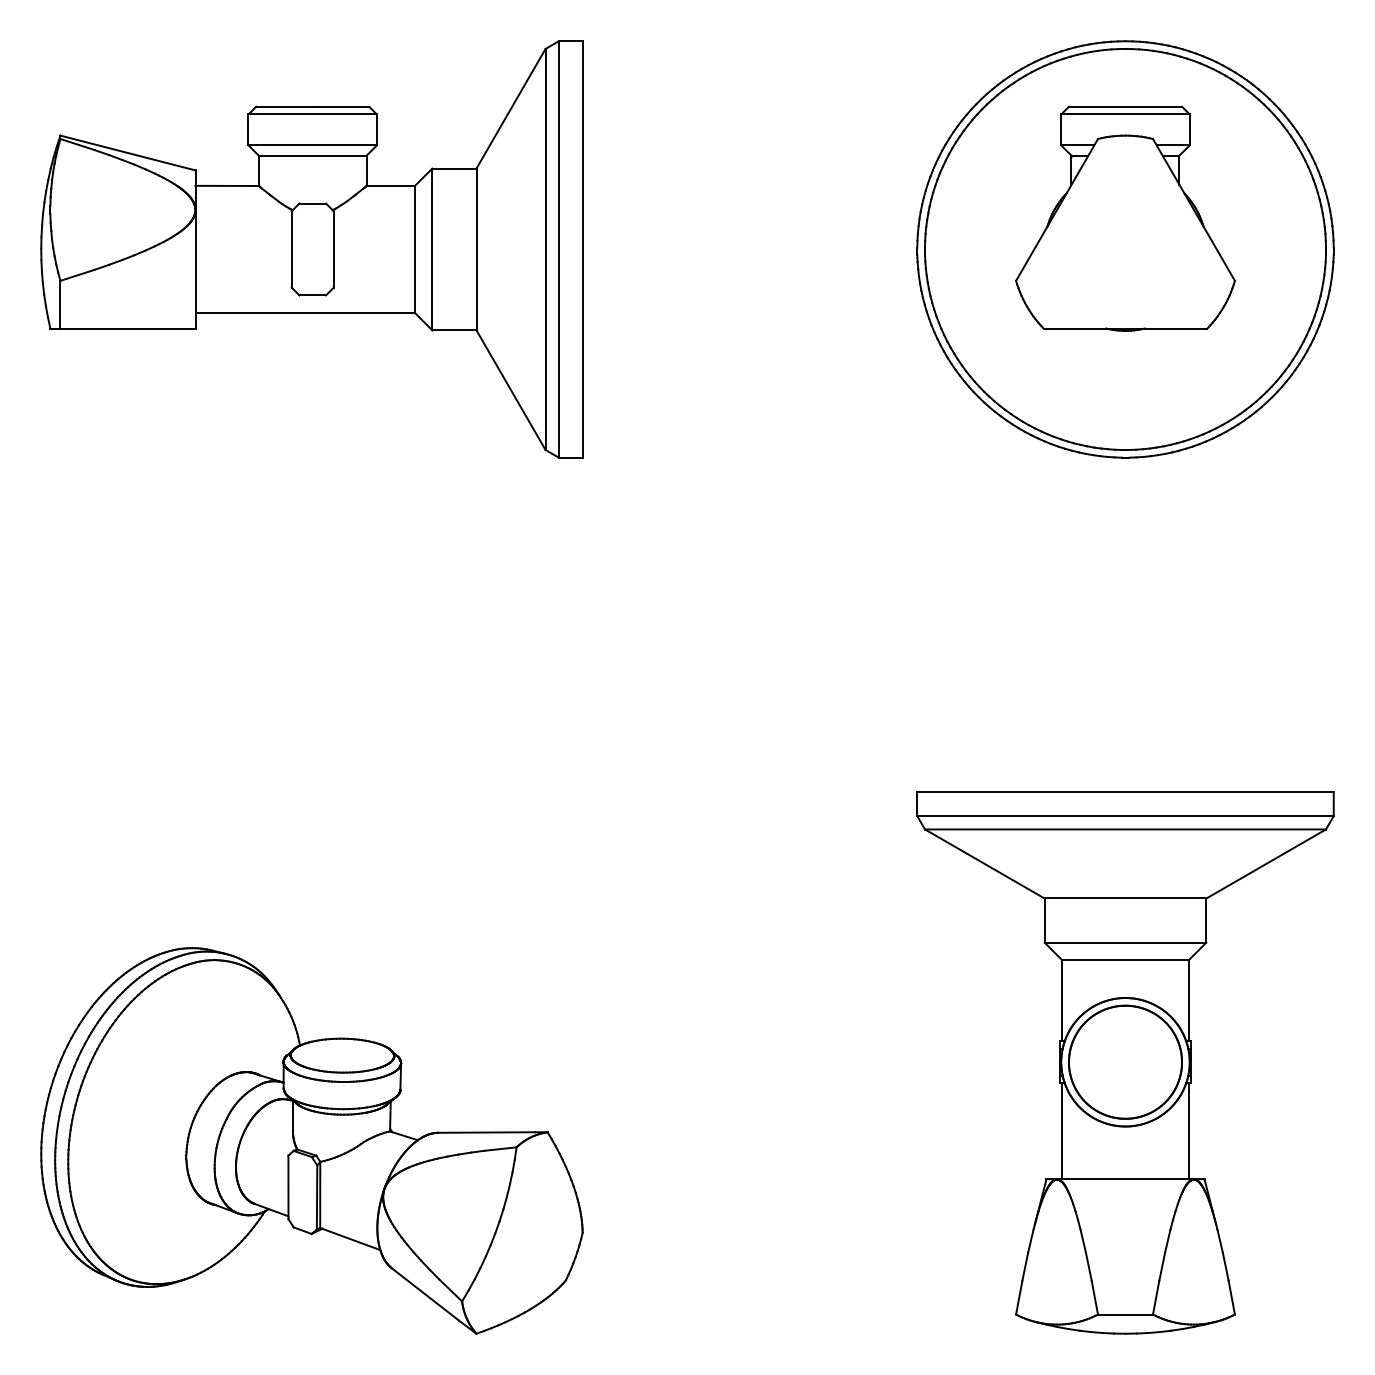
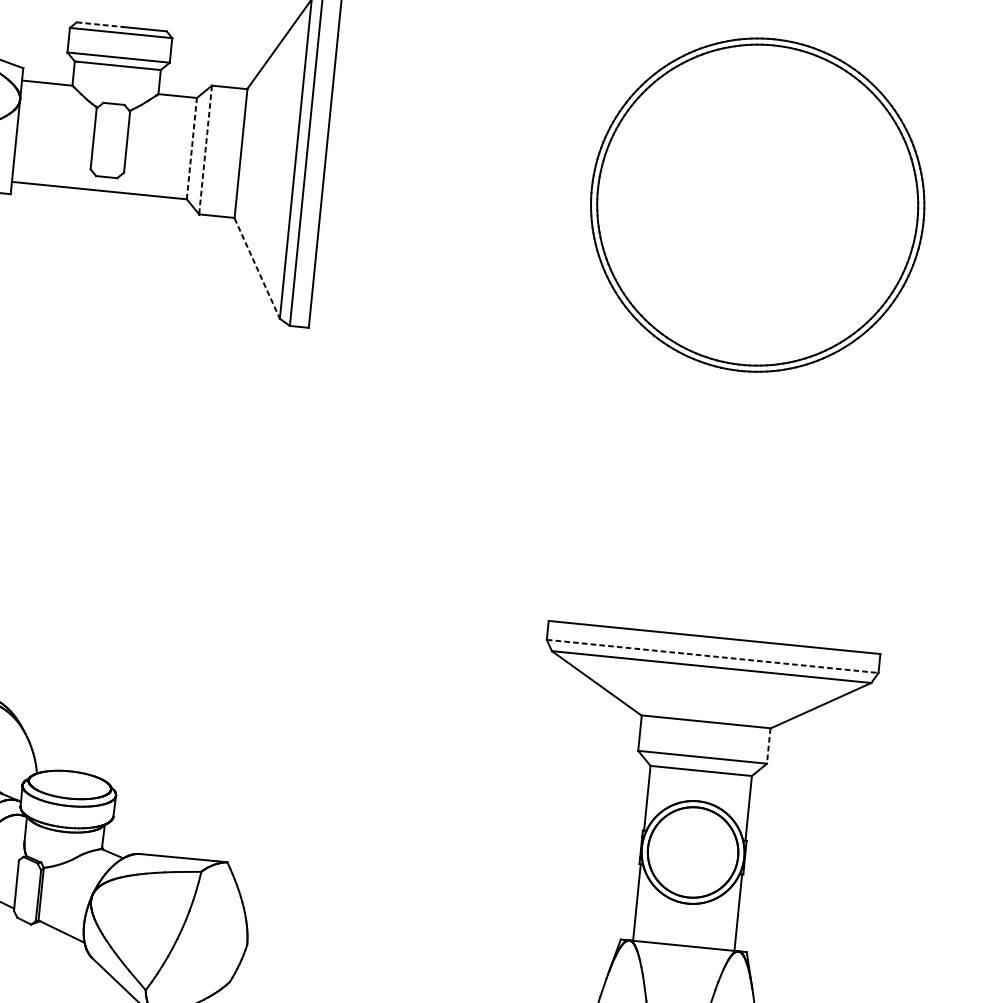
line: (284, 106) -> (99, 24), solid -> dashed
part: (1125, 218) -> (760, 180), removed
line: (415, 249) -> (192, 148), solid -> dashed
line: (432, 249) -> (205, 150), solid -> dashed
line: (511, 390) -> (257, 268), solid -> dashed
line: (1126, 816) -> (713, 656), solid -> dashed
line: (1206, 920) -> (768, 746), solid -> dashed

